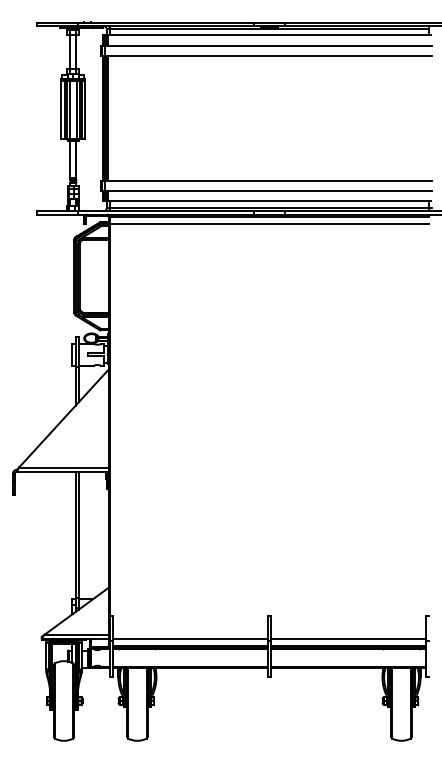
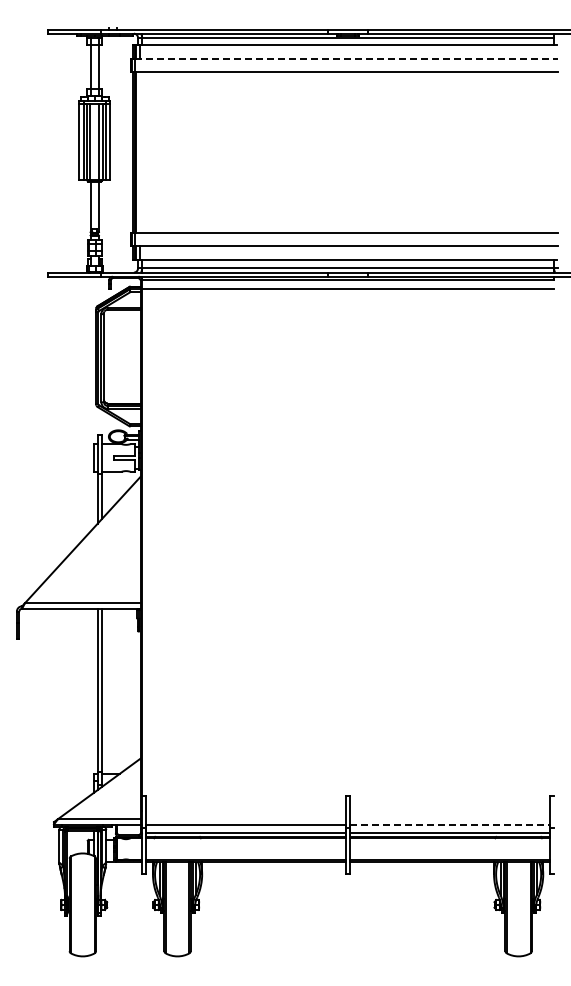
line: (268, 45) -> (346, 58), solid -> dashed
line: (107, 118) -> (139, 152), removed
line: (348, 638) -> (450, 824), solid -> dashed

